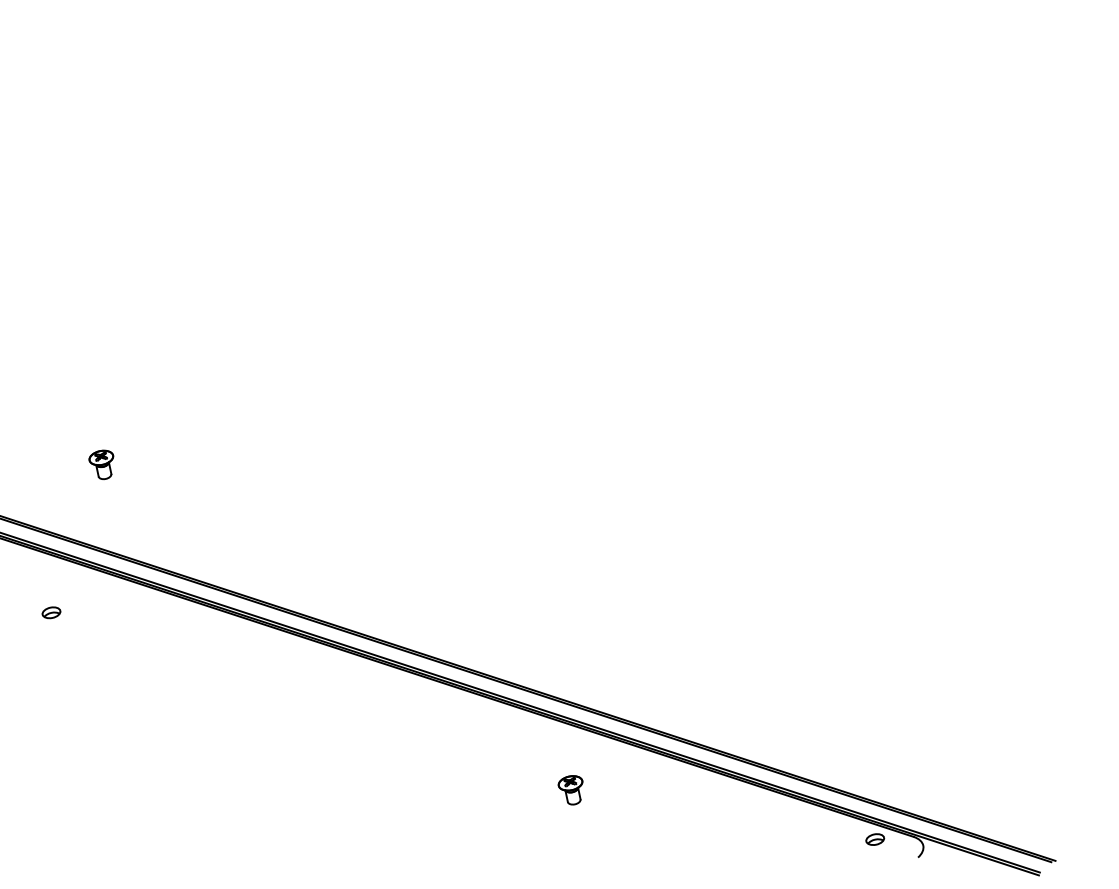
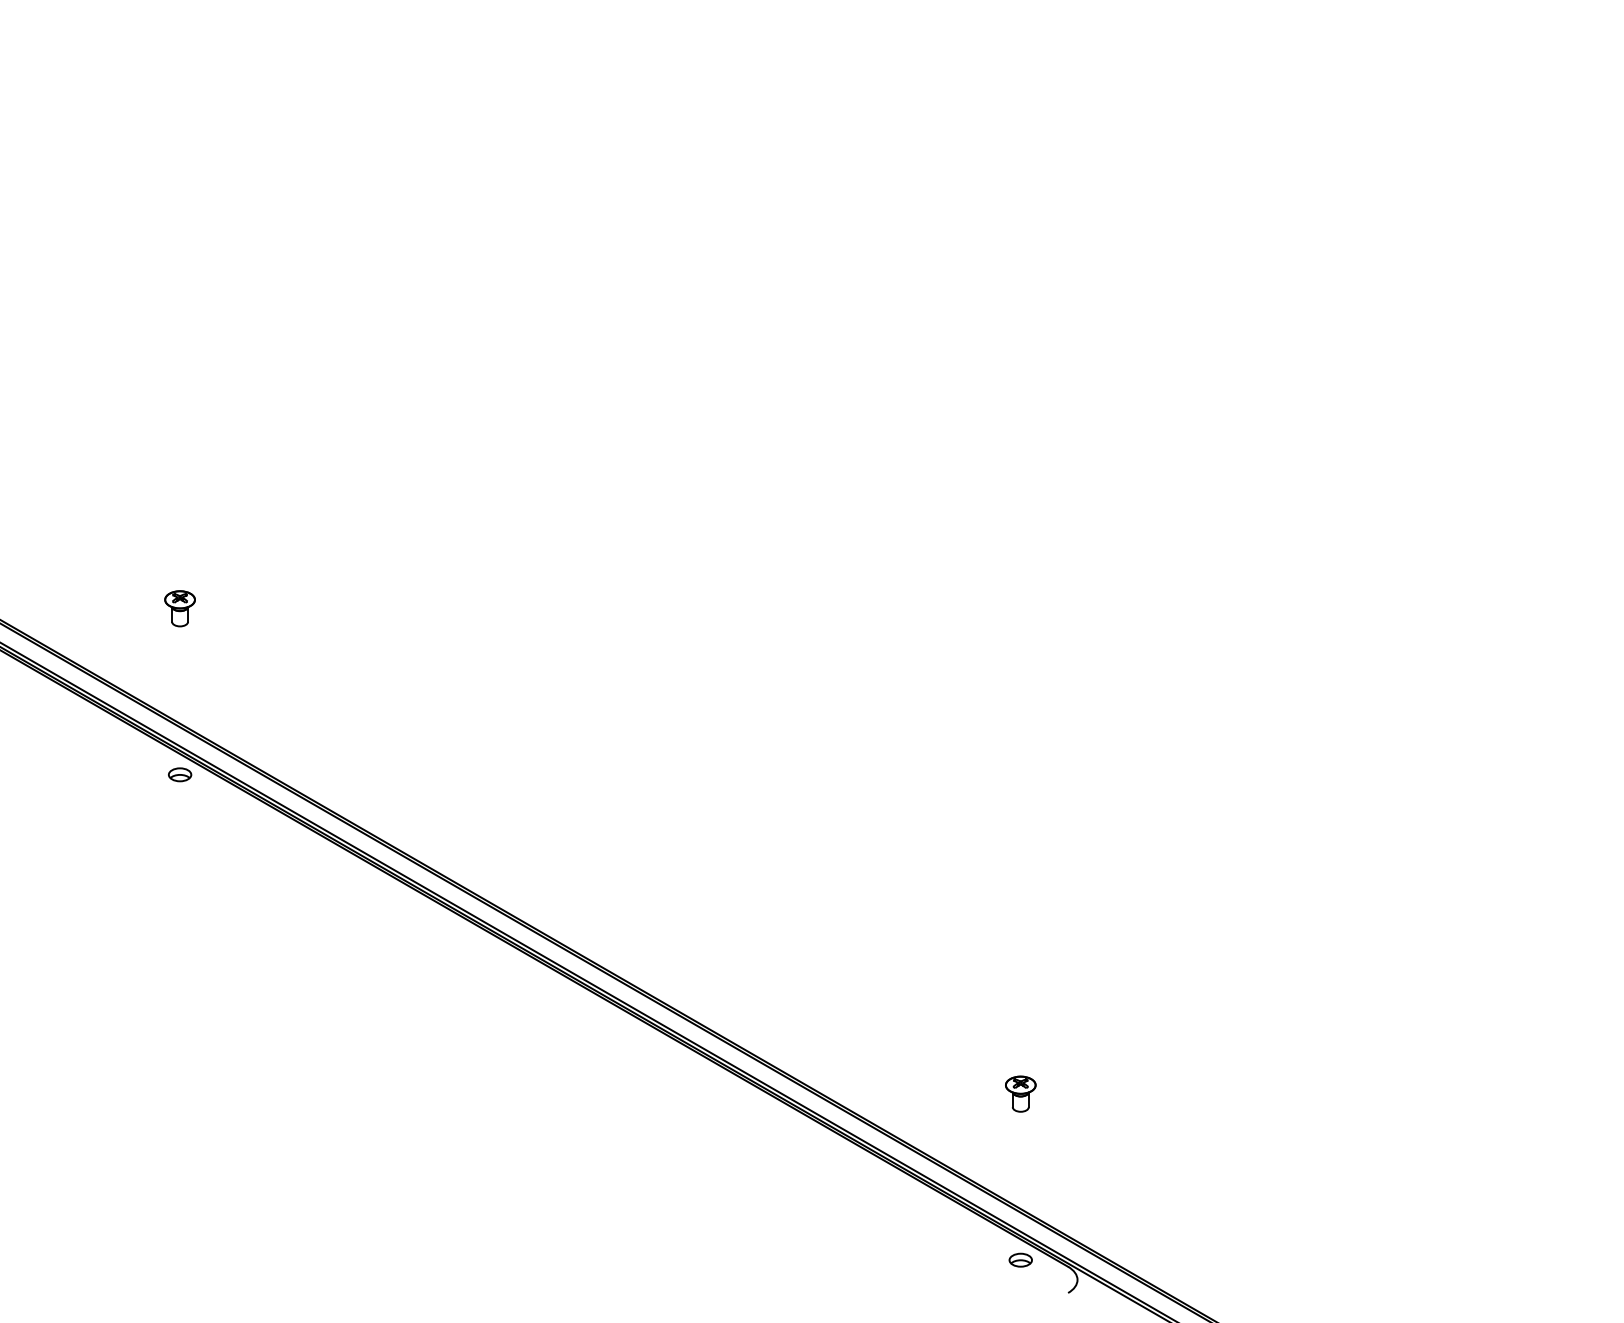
part: (51, 612) -> (180, 774), moved
part: (571, 789) -> (1020, 1093), moved

